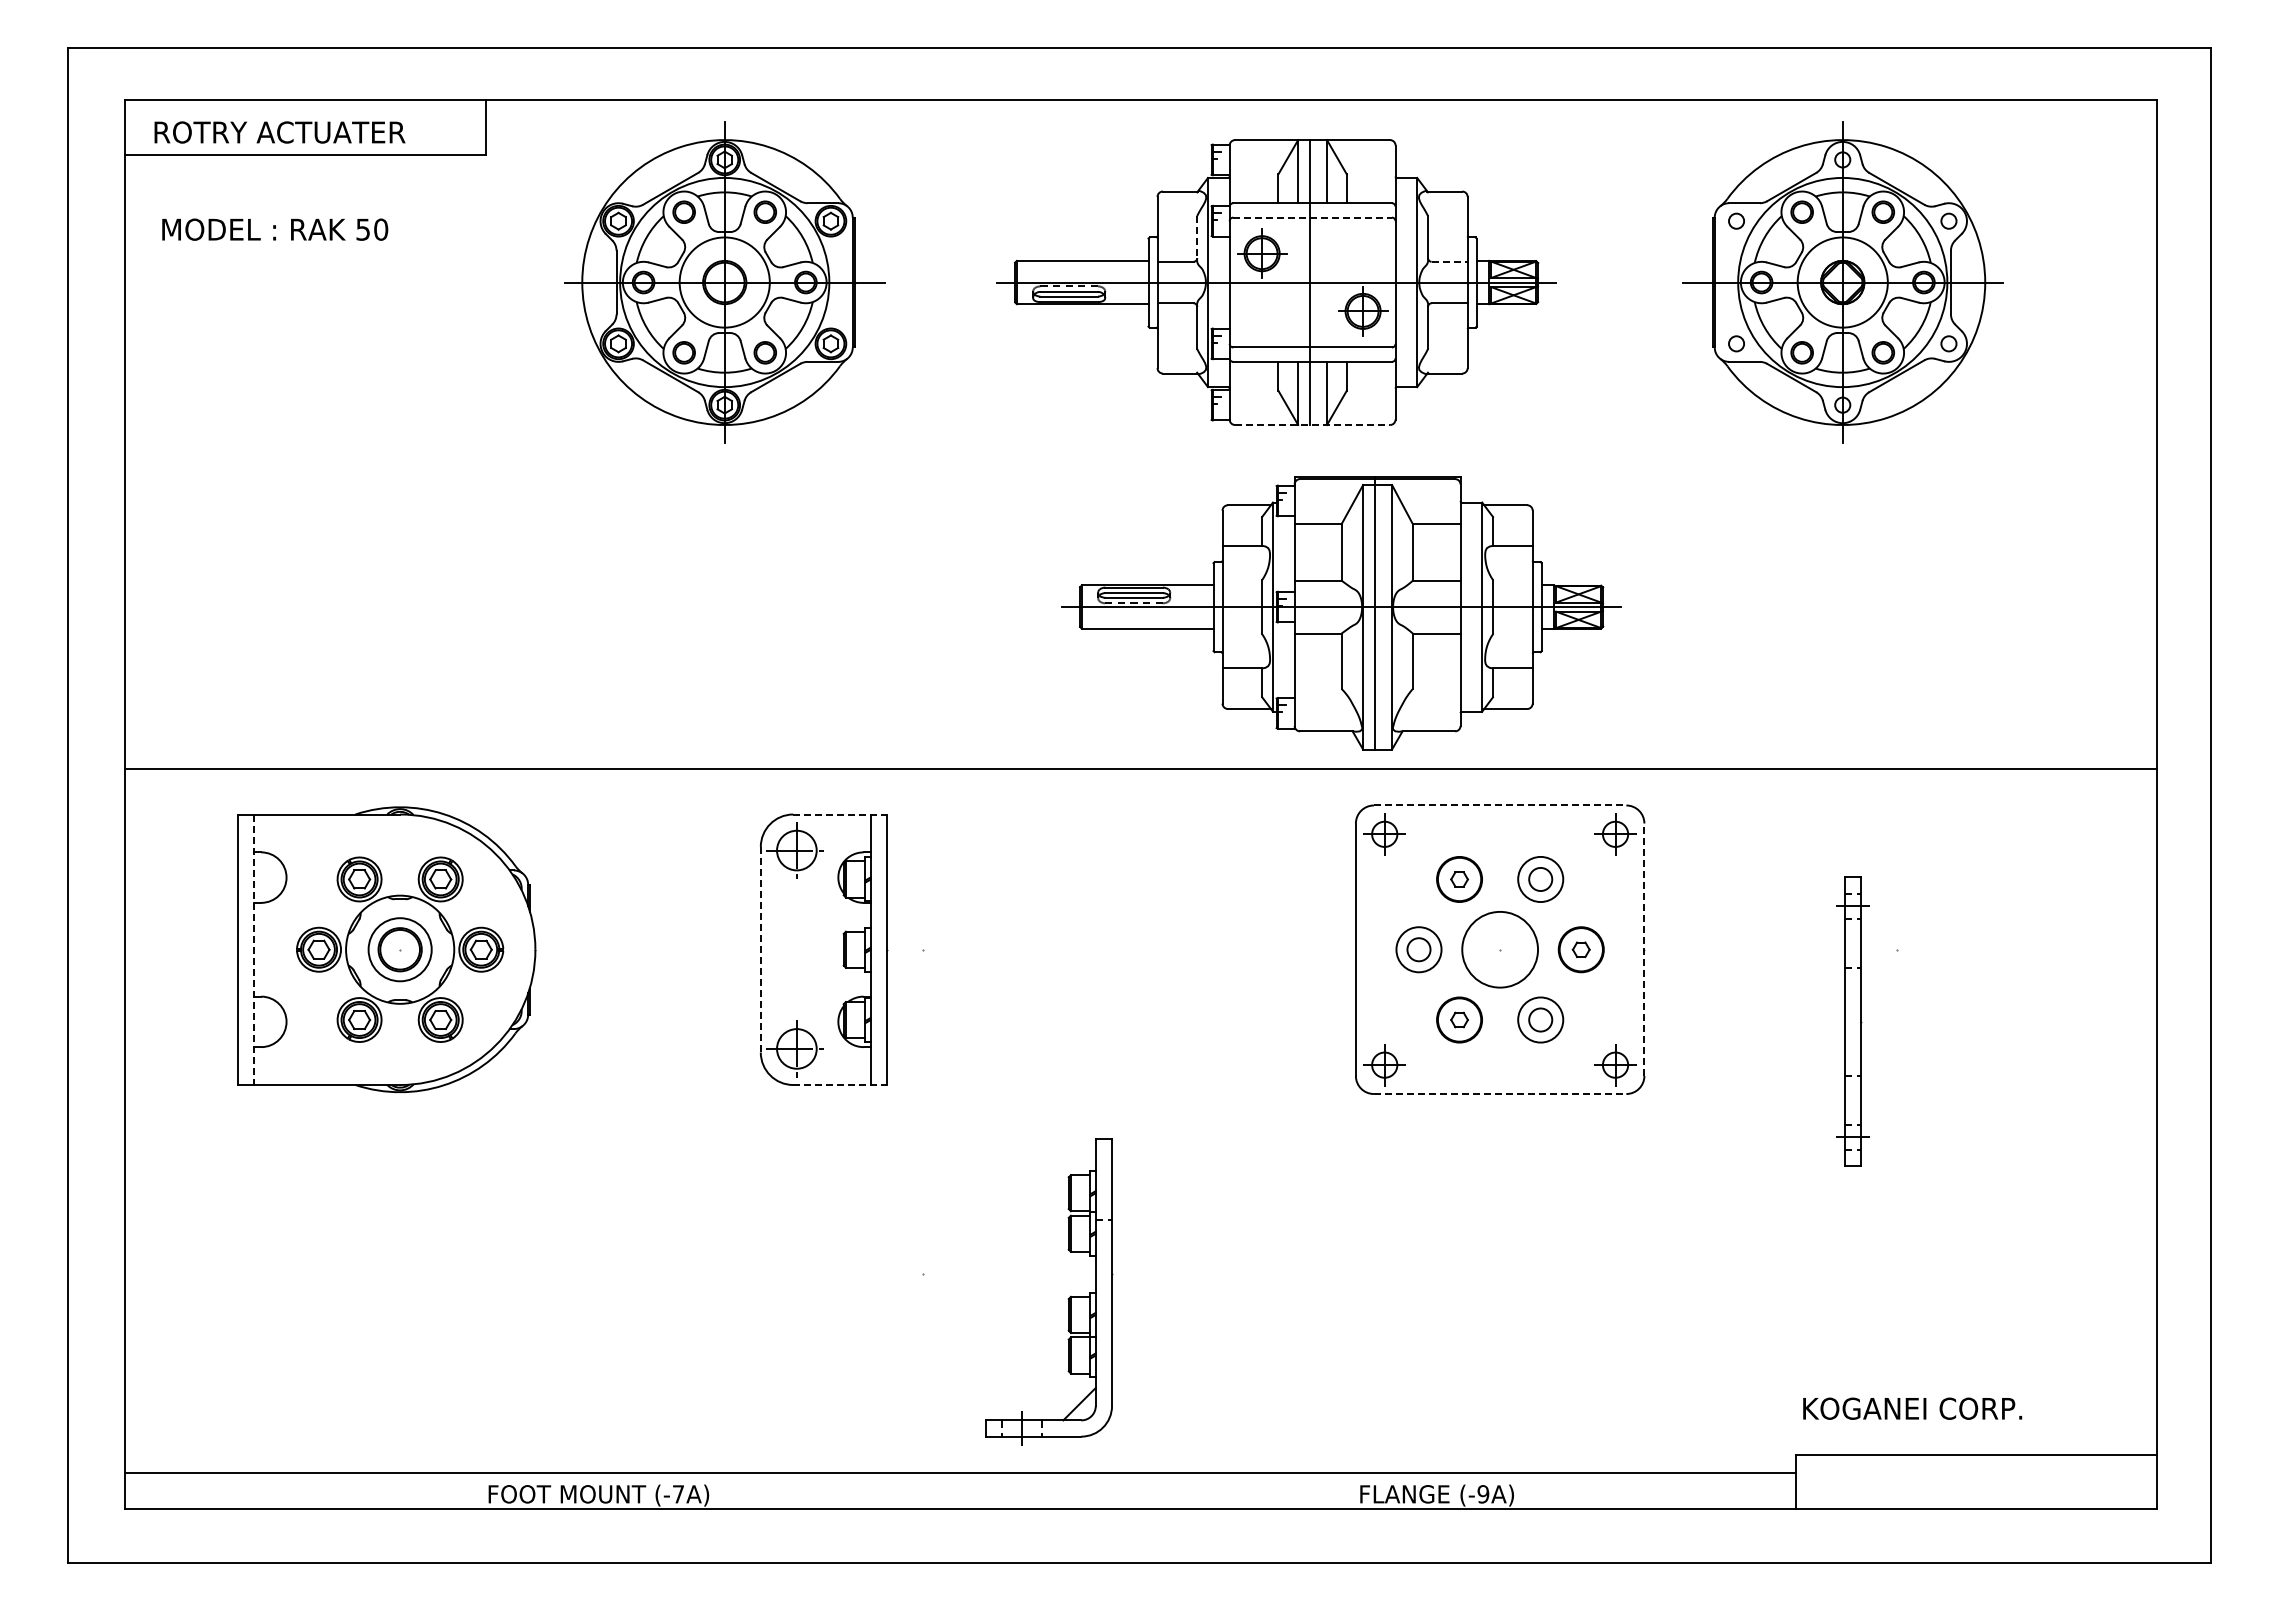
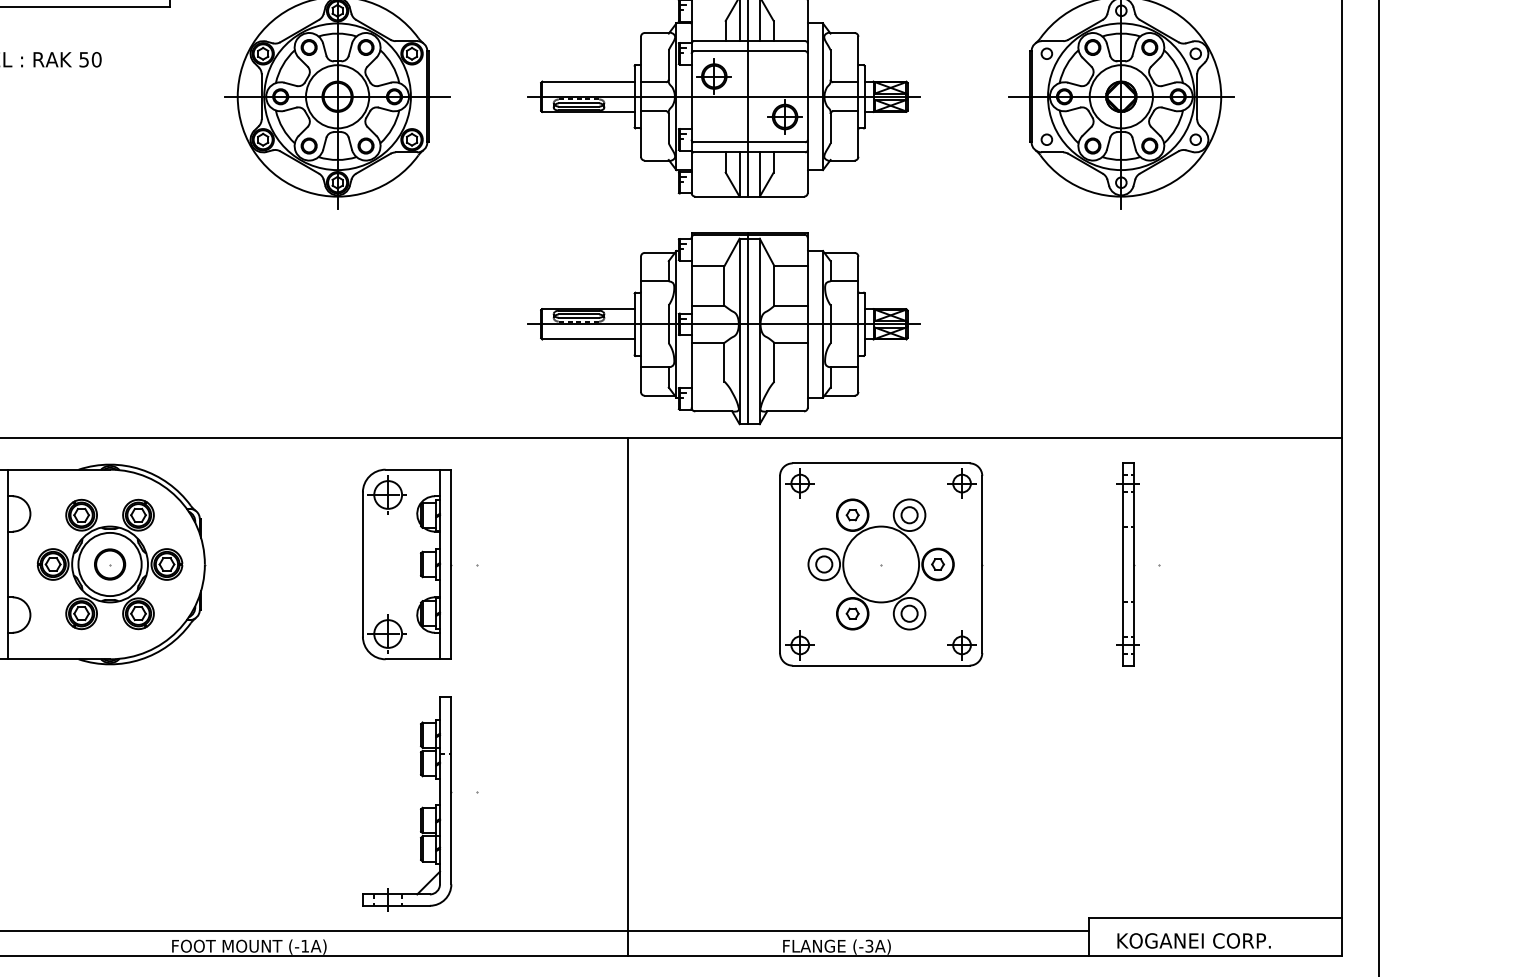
line: (1313, 217) -> (750, 51), dashed -> solid
line: (1197, 237) -> (669, 65), dashed -> solid
line: (1450, 261) -> (846, 82), dashed -> solid
line: (1312, 425) -> (749, 197), dashed -> solid
part: (1341, 613) -> (724, 328), moved
line: (1500, 805) -> (881, 463), dashed -> solid
line: (840, 814) -> (418, 469), dashed -> solid
circle: (400, 949) -> (110, 564), size x1.43
line: (760, 949) -> (362, 564), dashed -> solid
circle: (1500, 949) -> (881, 564), size x1.43
line: (1644, 949) -> (982, 564), dashed -> solid
line: (254, 950) -> (7, 565), dashed -> solid
part: (1852, 1021) -> (1128, 564), moved
line: (840, 1085) -> (418, 659), dashed -> solid
line: (1500, 1094) -> (881, 665), dashed -> solid
line: (1139, 1138) -> (628, 696), added
part: (1067, 1298) -> (420, 808), moved
text: (1912, 1408) -> (1194, 940), moved
text: (678, 1494) -> (305, 946), (-7A) -> (-1A)
text: (1483, 1494) -> (869, 946), (-9A) -> (-3A)

